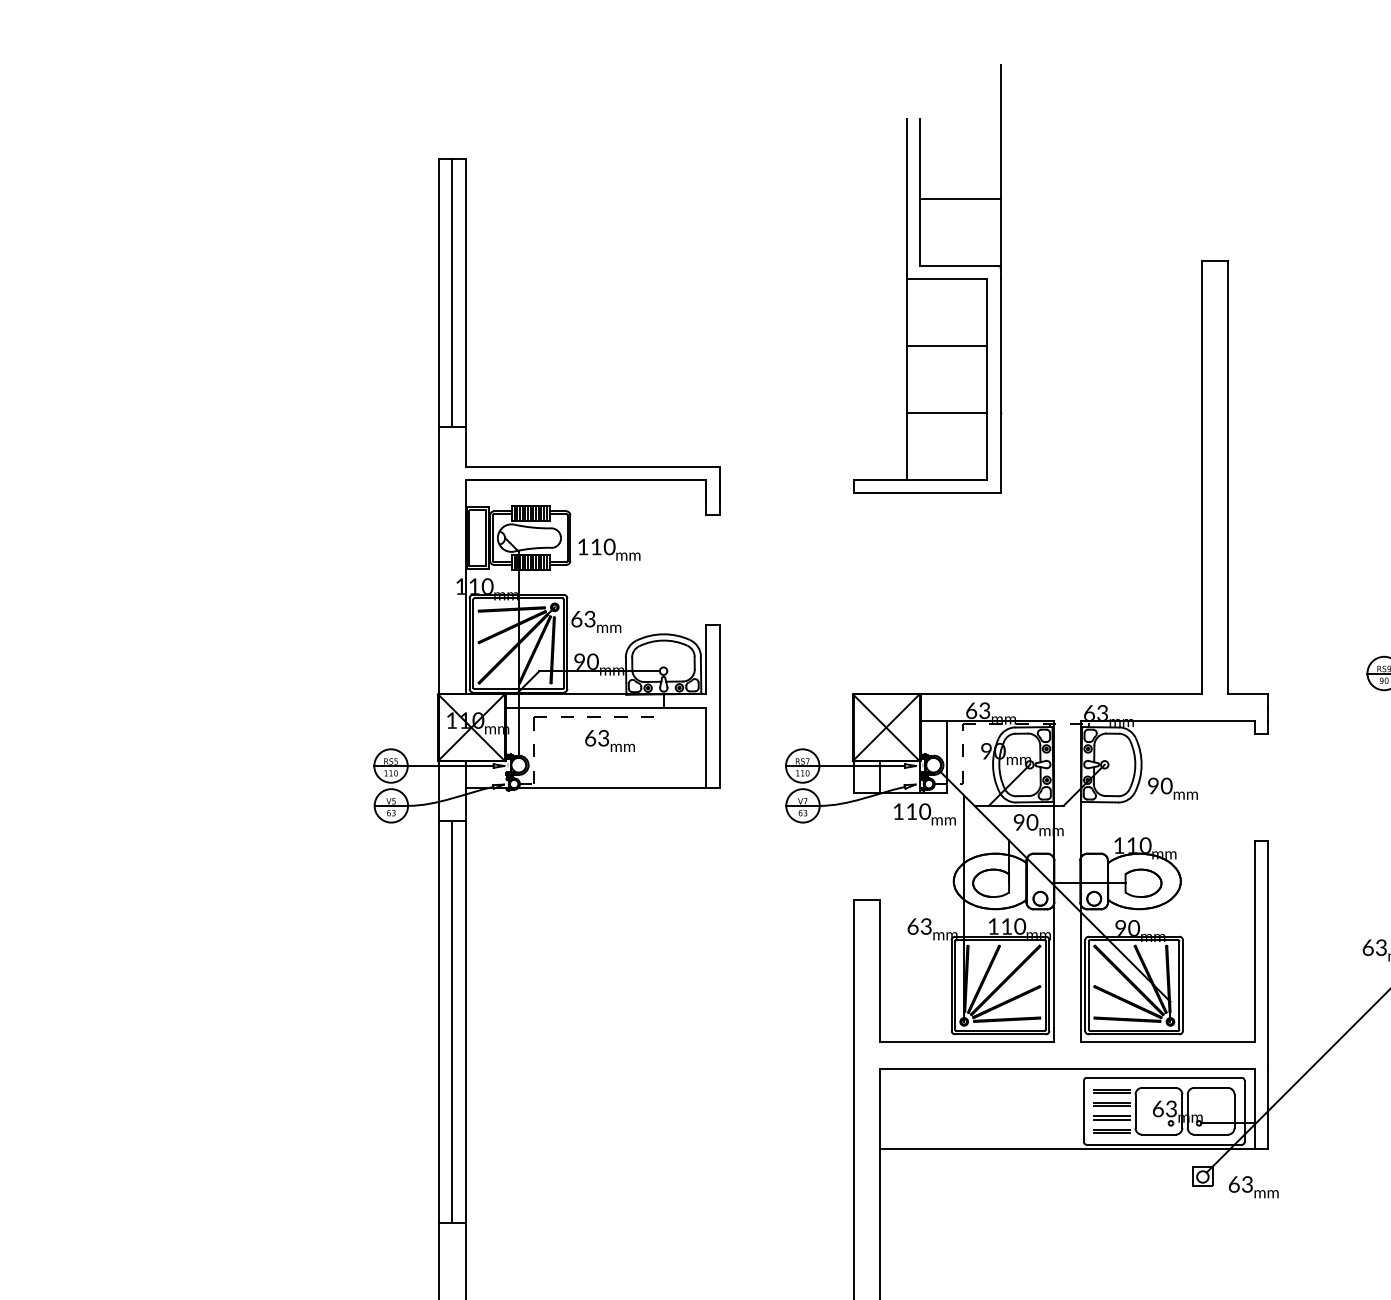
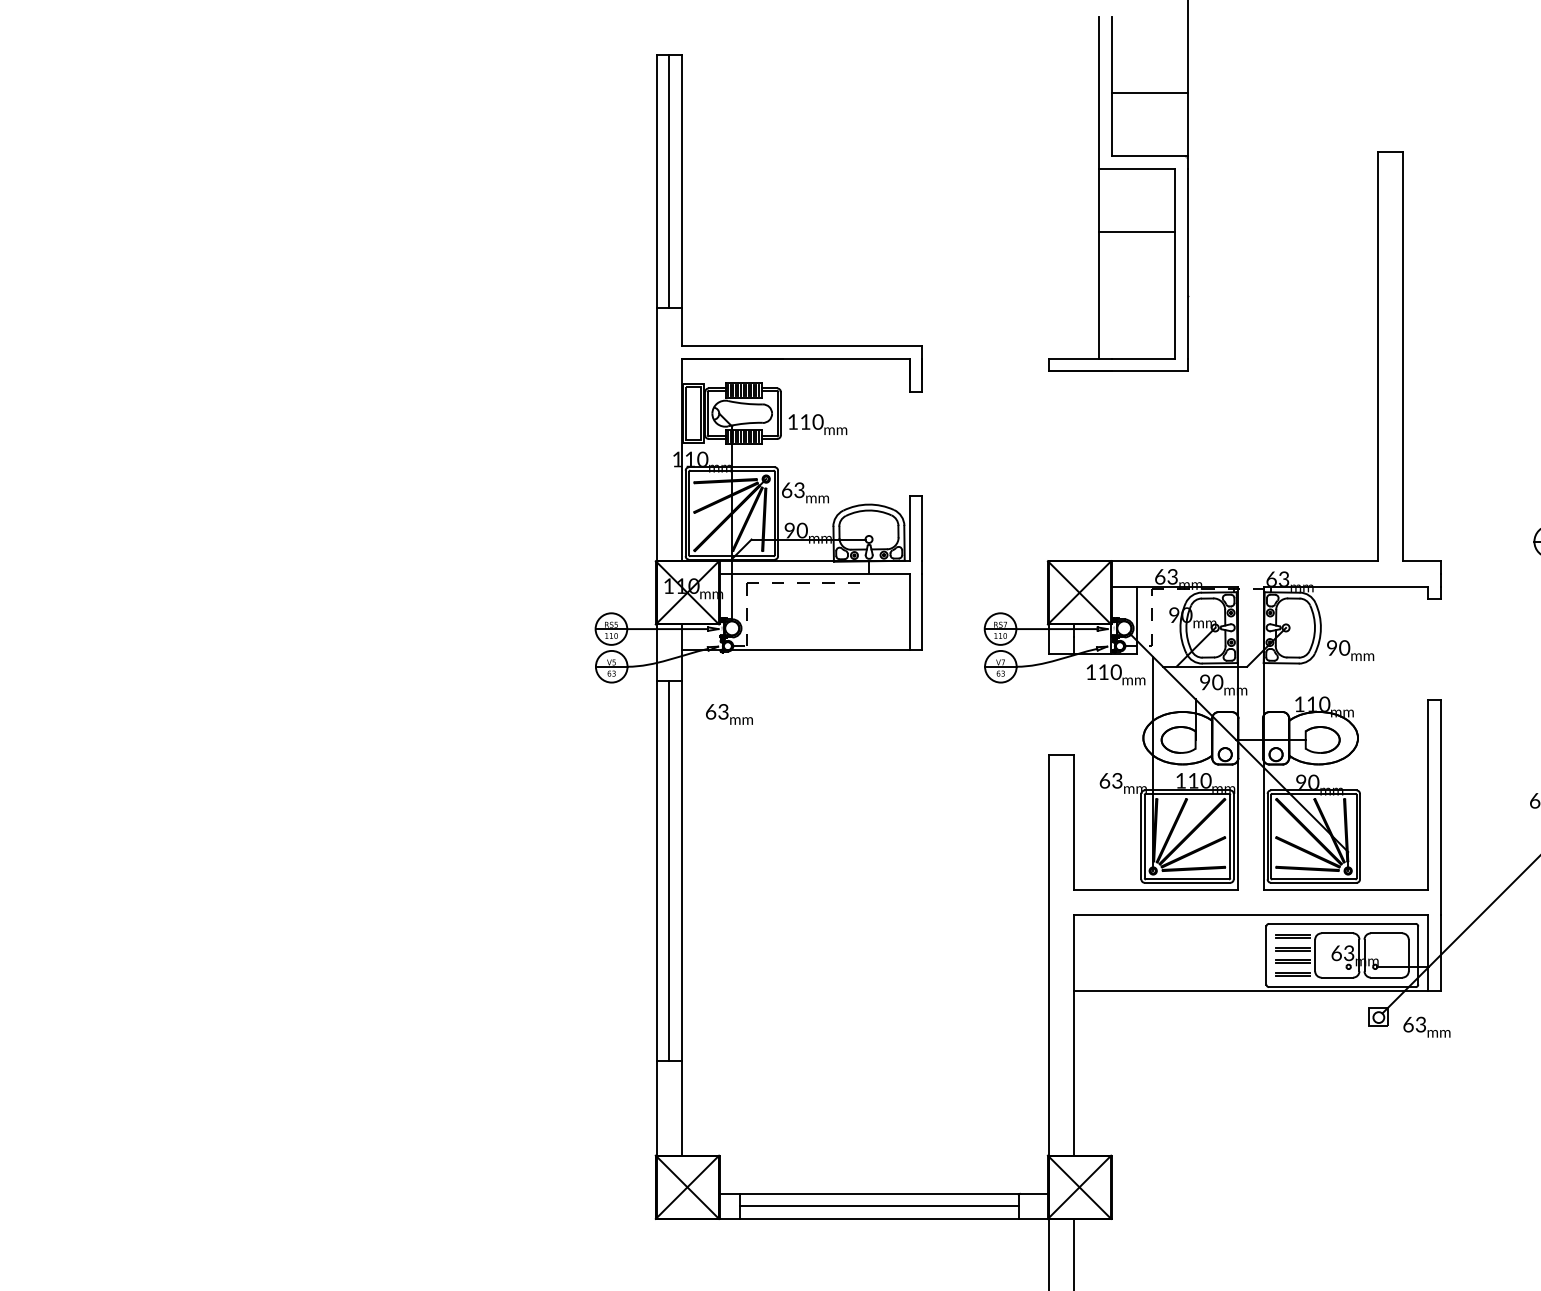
line: (947, 413) -> (1137, 295), removed
text: (610, 741) -> (729, 714), moved

